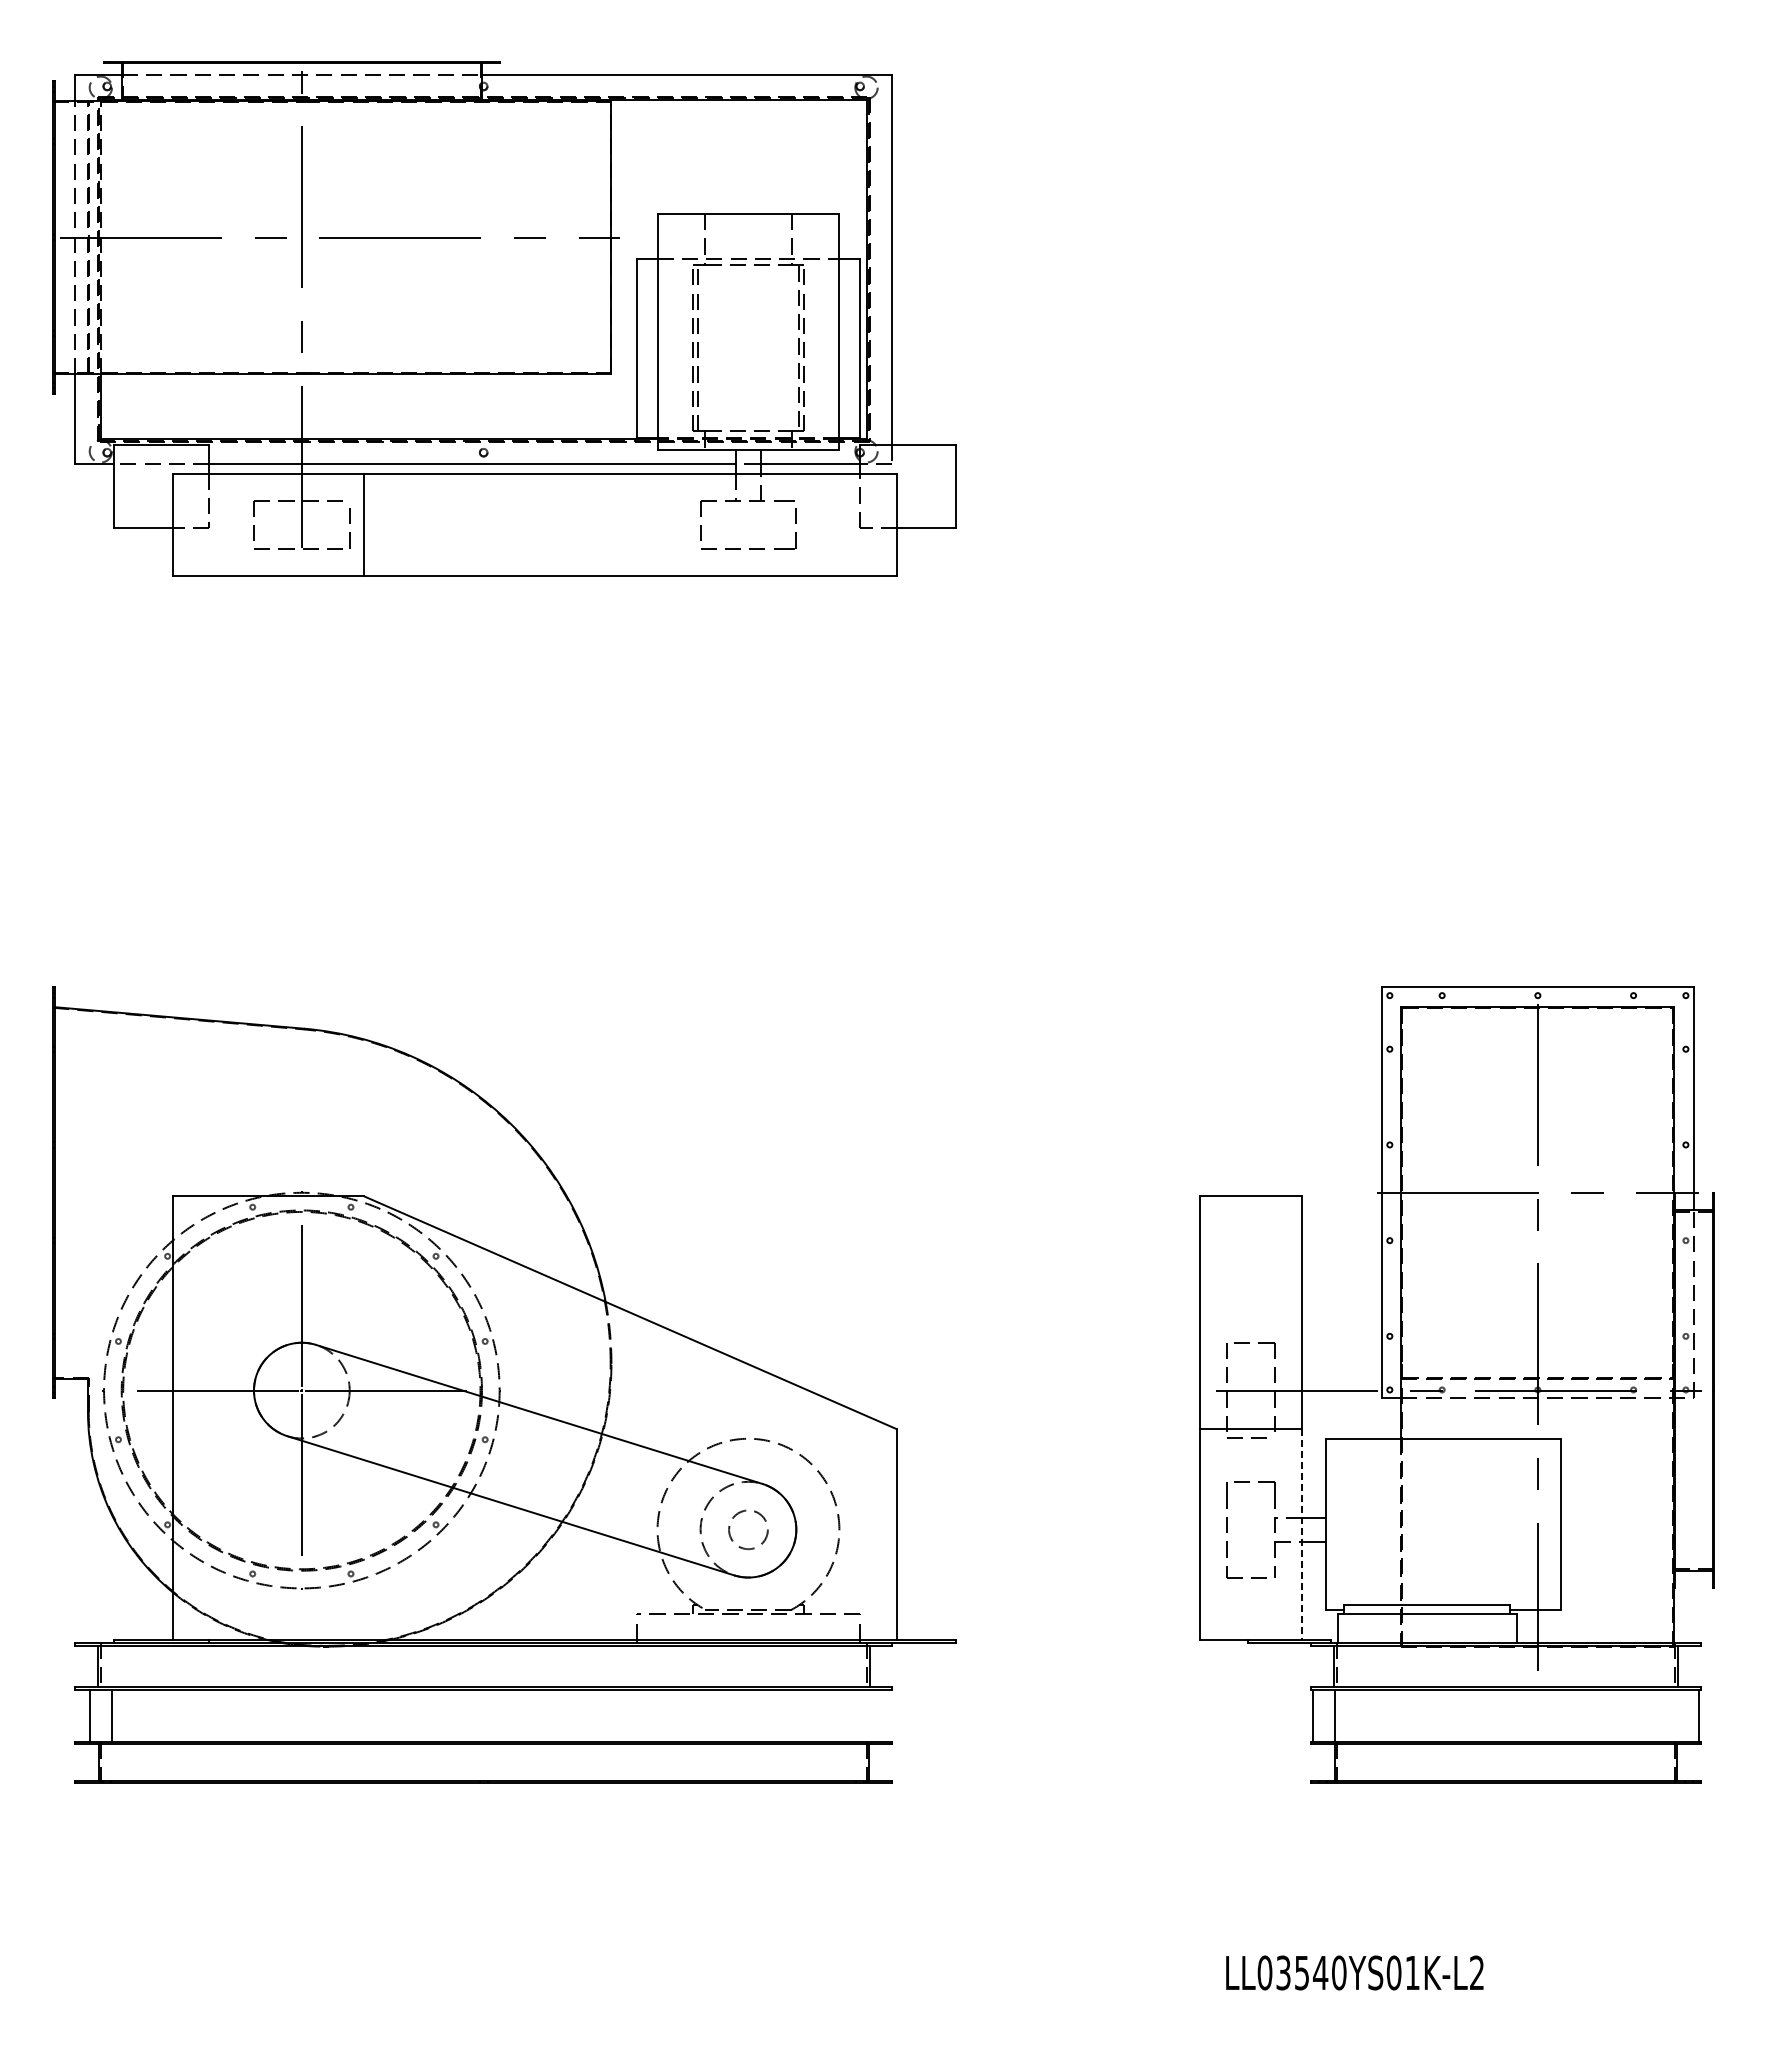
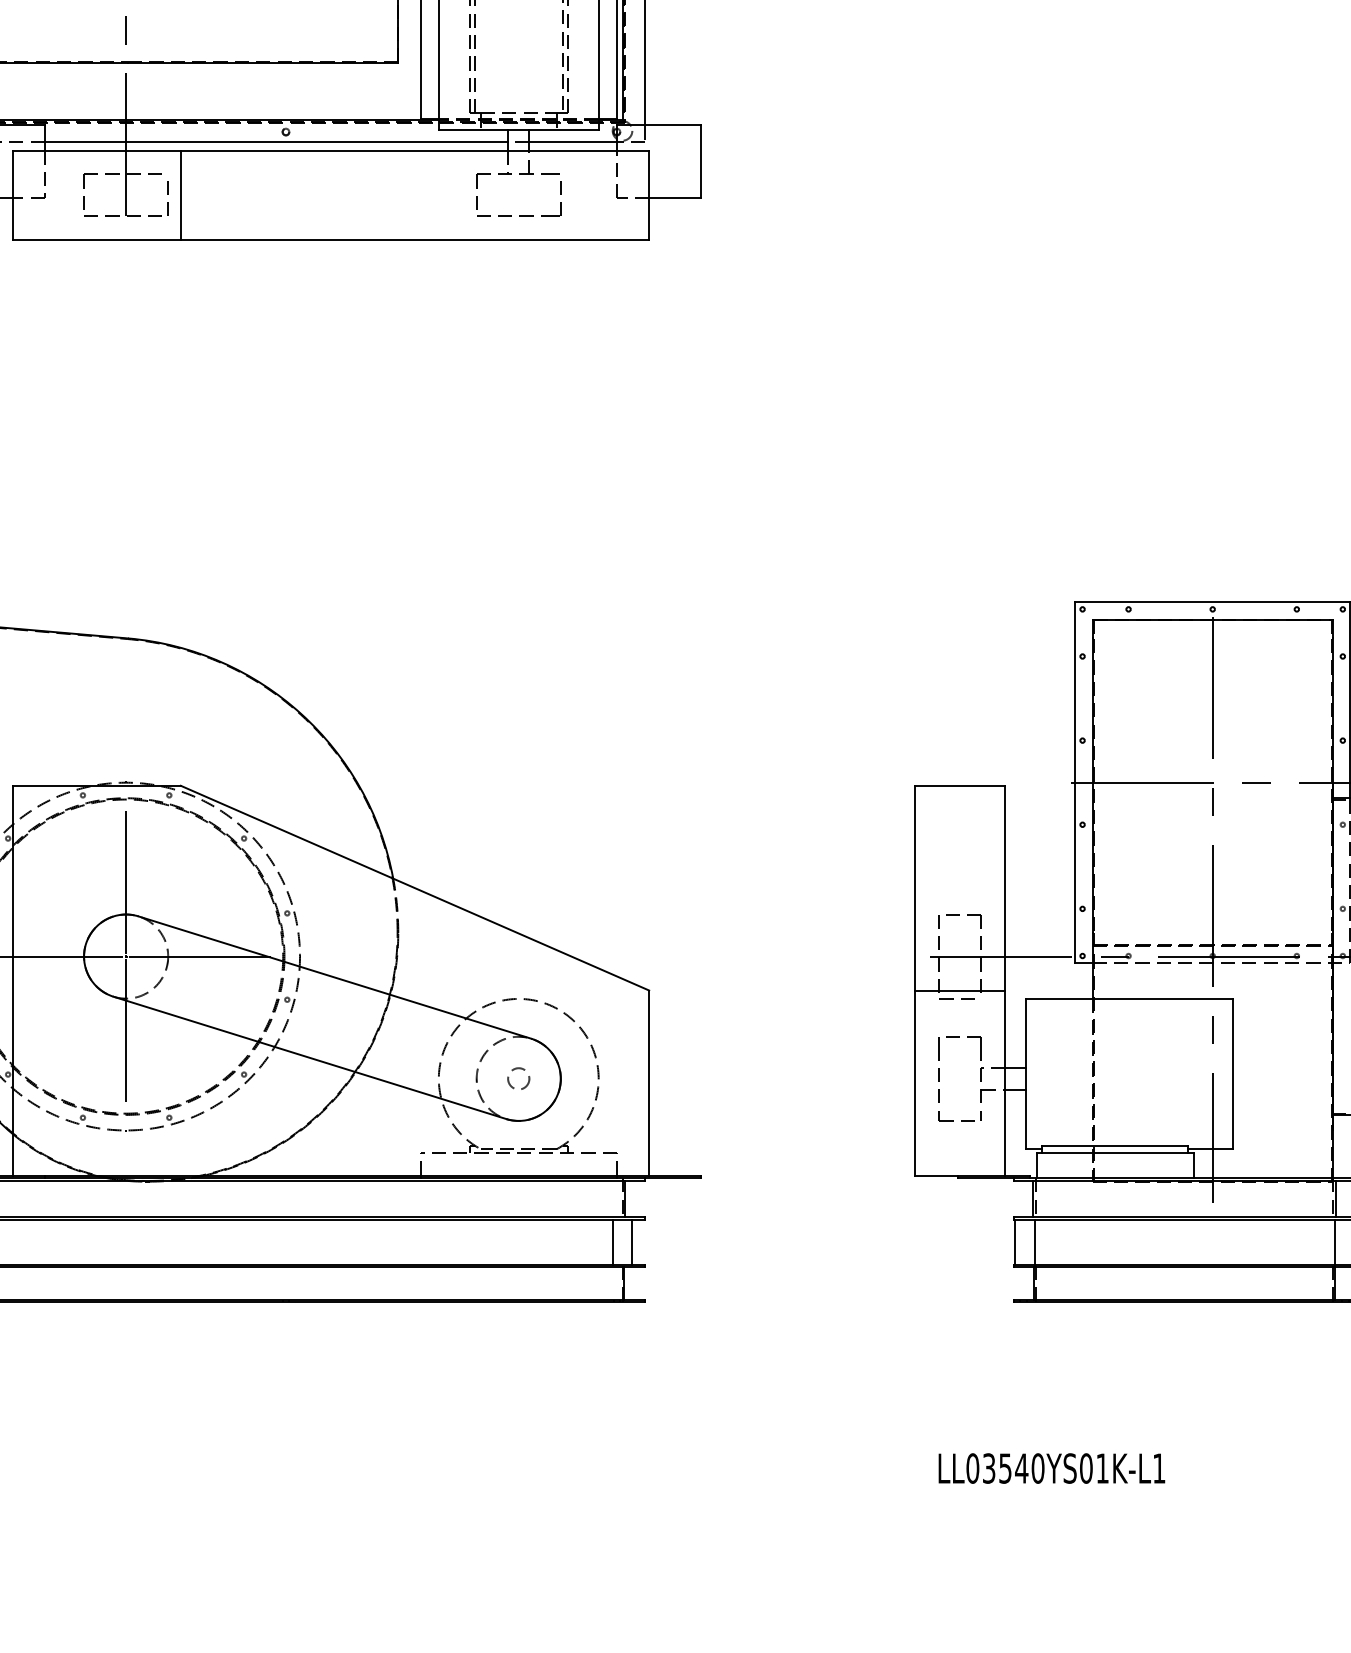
circle: (748, 1529) -> (518, 1078), size x0.62
line: (1301, 1534) -> (1004, 1083), dashed -> solid
line: (855, 1715) -> (612, 1242), added
line: (877, 1715) -> (632, 1242), added
line: (1676, 1715) -> (1334, 1242), added
text: (1476, 1972) -> (1158, 1468), LL03540YS01K-L2 -> LL03540YS01K-L1

